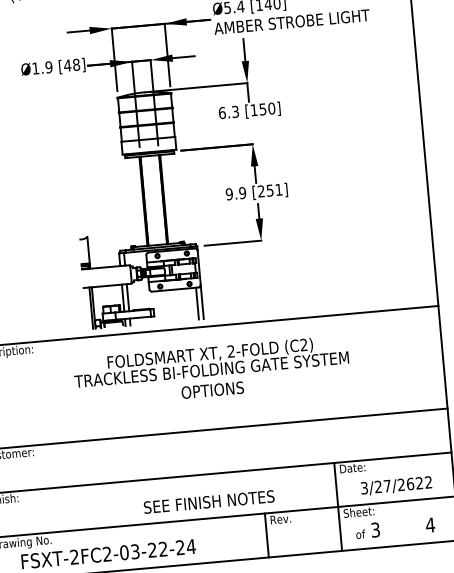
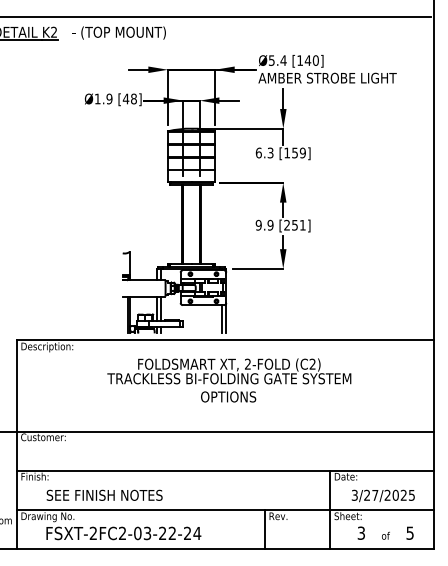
text: (271, 109) -> (302, 153), [150] -> [159]
text: (419, 482) -> (403, 494), 3/27/2622 -> 3/27/2025
text: (208, 501) -> (104, 494), moved
text: (430, 524) -> (410, 532), 4 -> 5
text: (360, 533) -> (385, 535), moved

